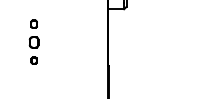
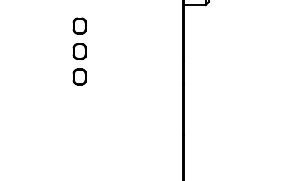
part: (33, 23) -> (79, 25), size x1.43
part: (33, 60) -> (79, 76), size x1.67

